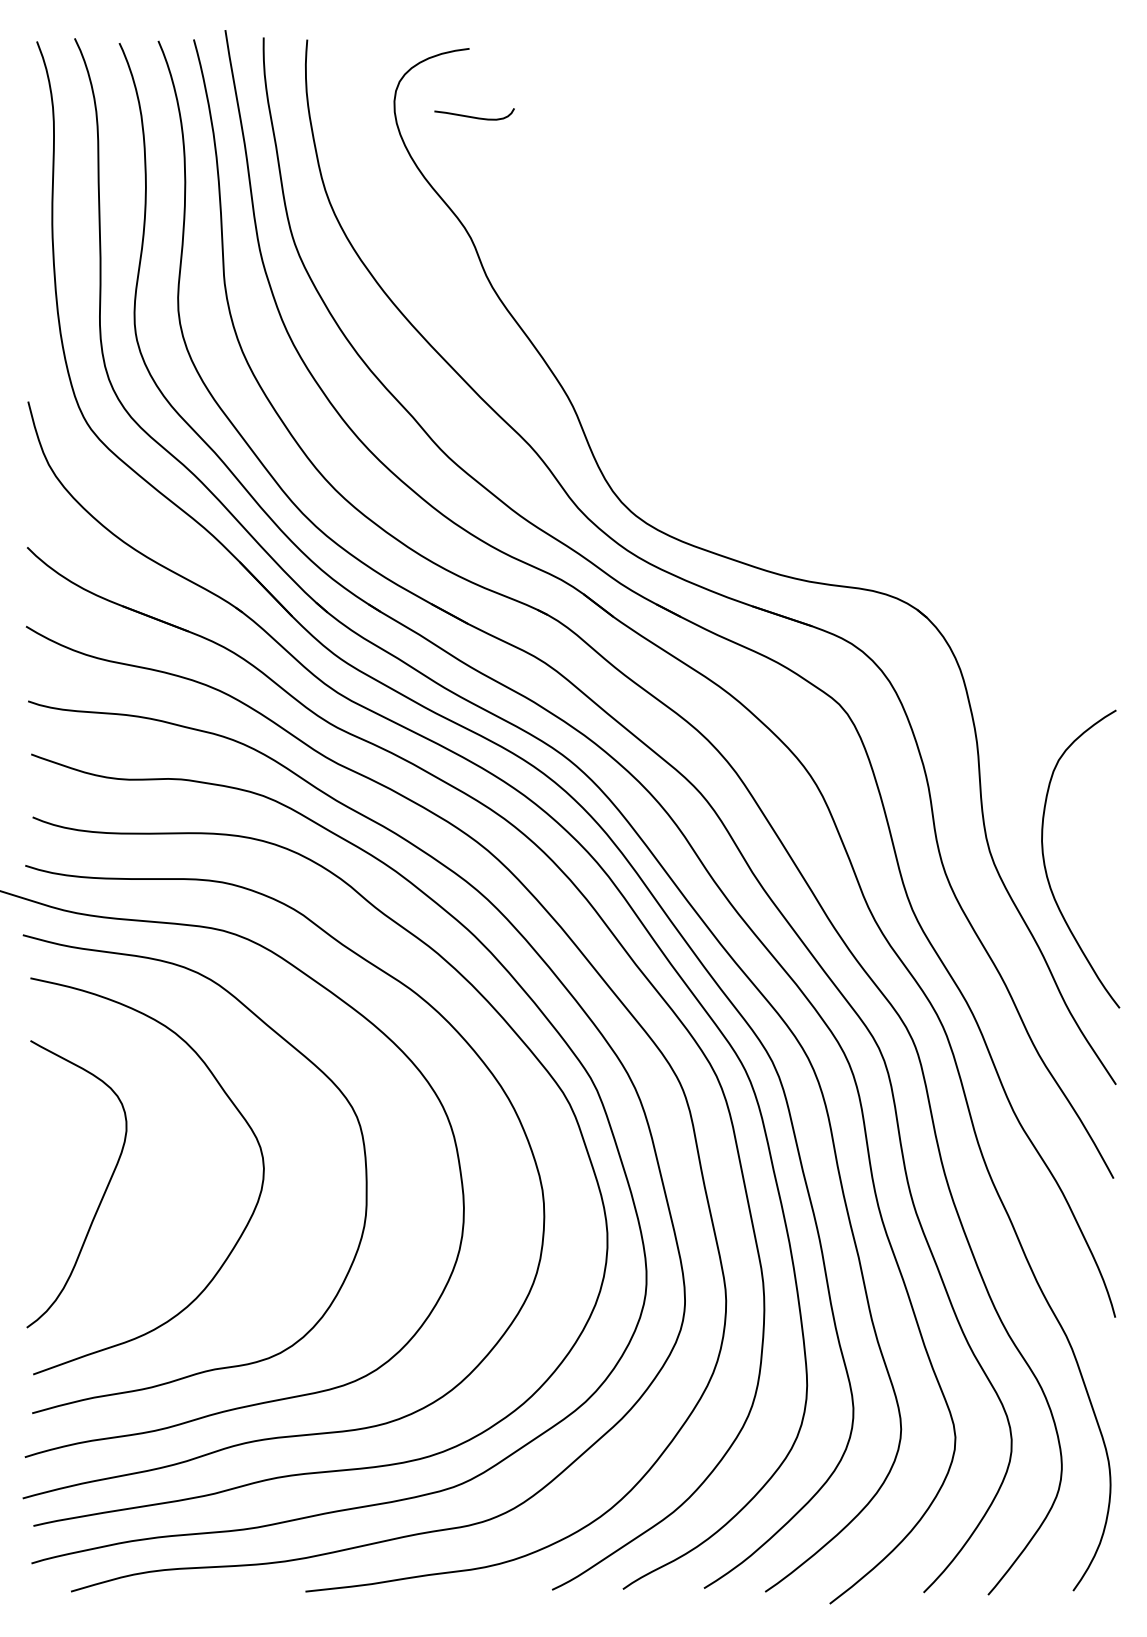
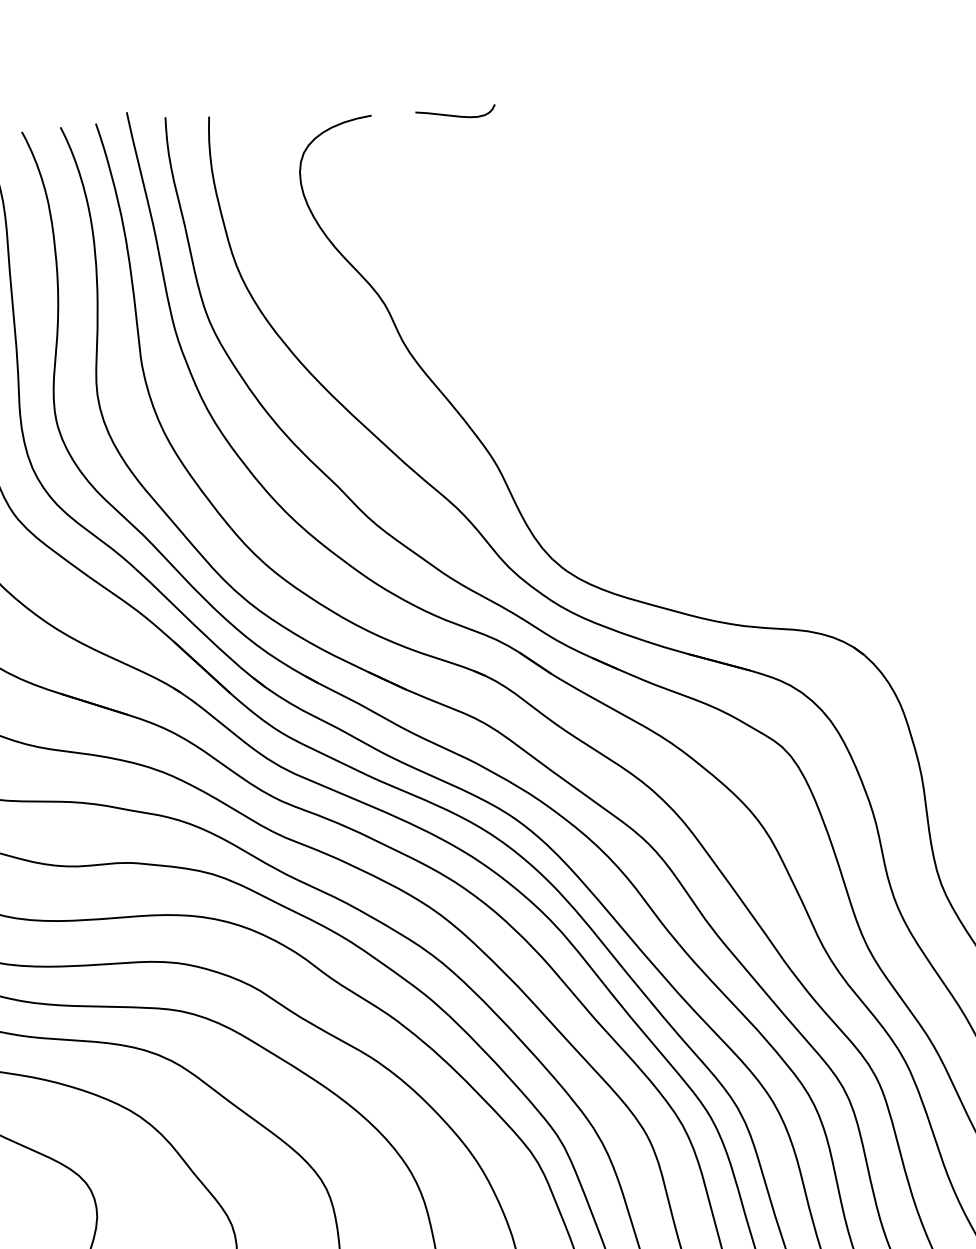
curve: (474, 116) -> (455, 115), moved

